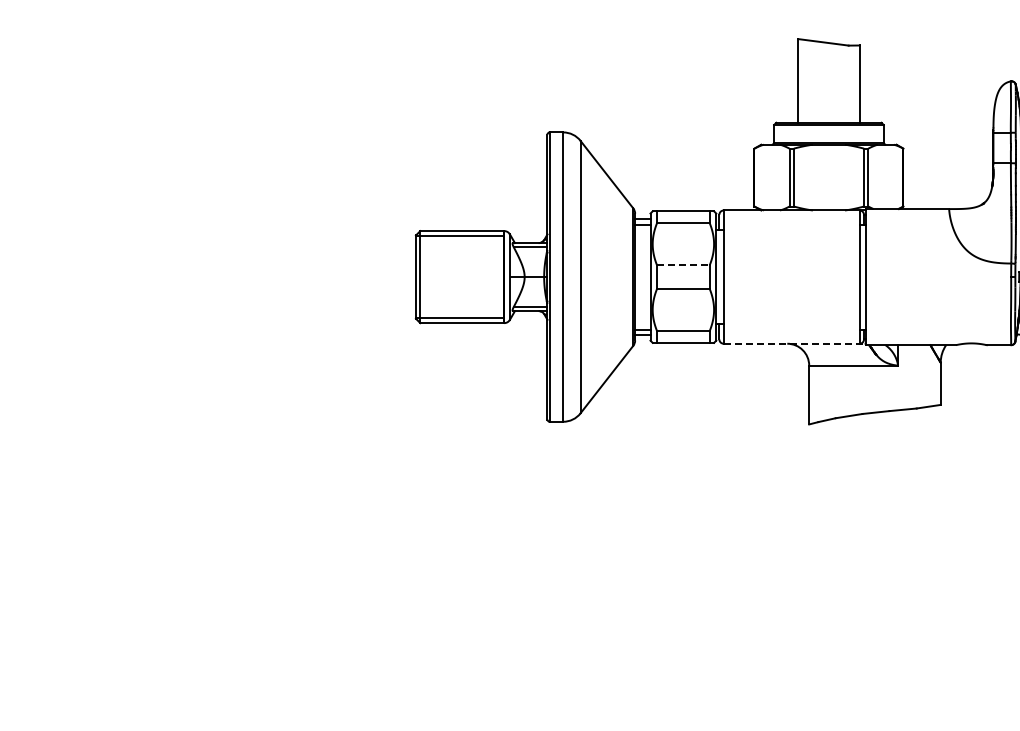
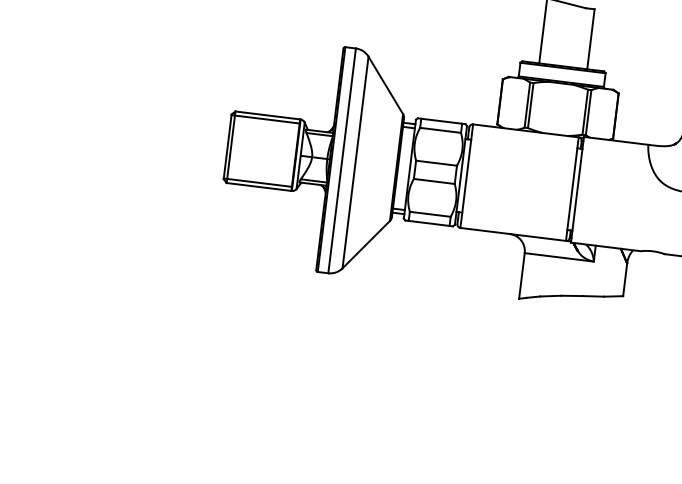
line: (683, 265) -> (436, 163), dashed -> solid
line: (794, 343) -> (515, 234), dashed -> solid

